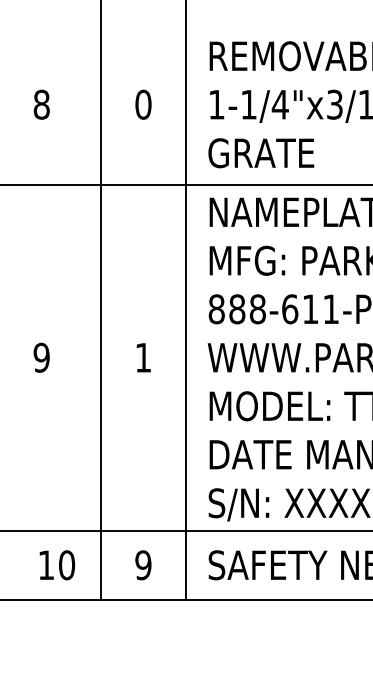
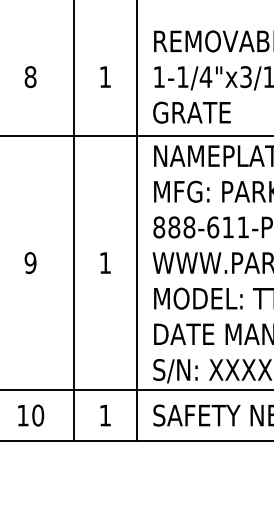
text: (143, 105) -> (105, 77), 0 -> 1
text: (57, 565) -> (31, 415), moved
text: (143, 565) -> (105, 415), 9 -> 1

